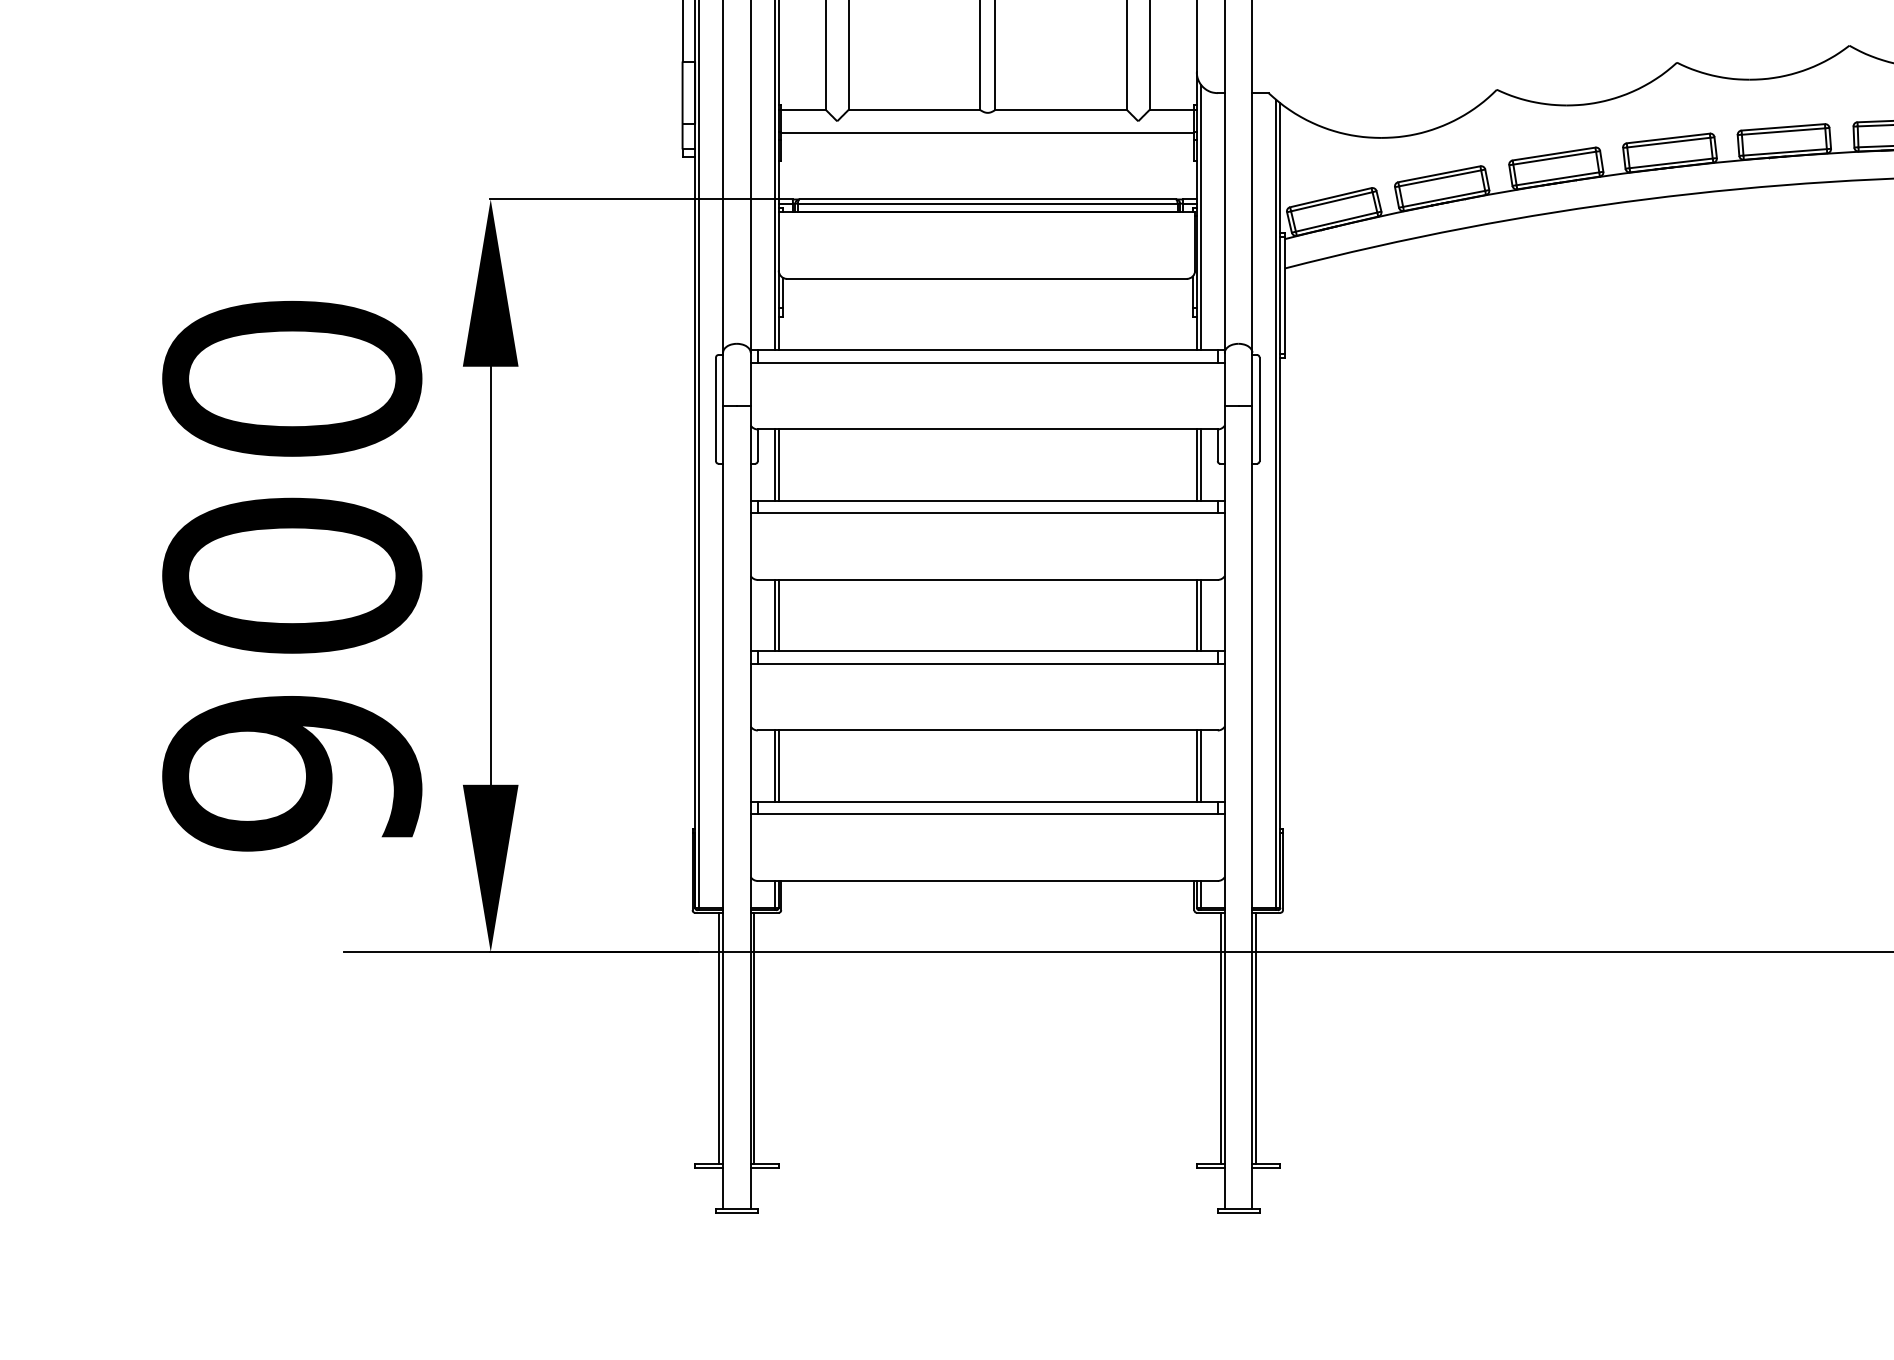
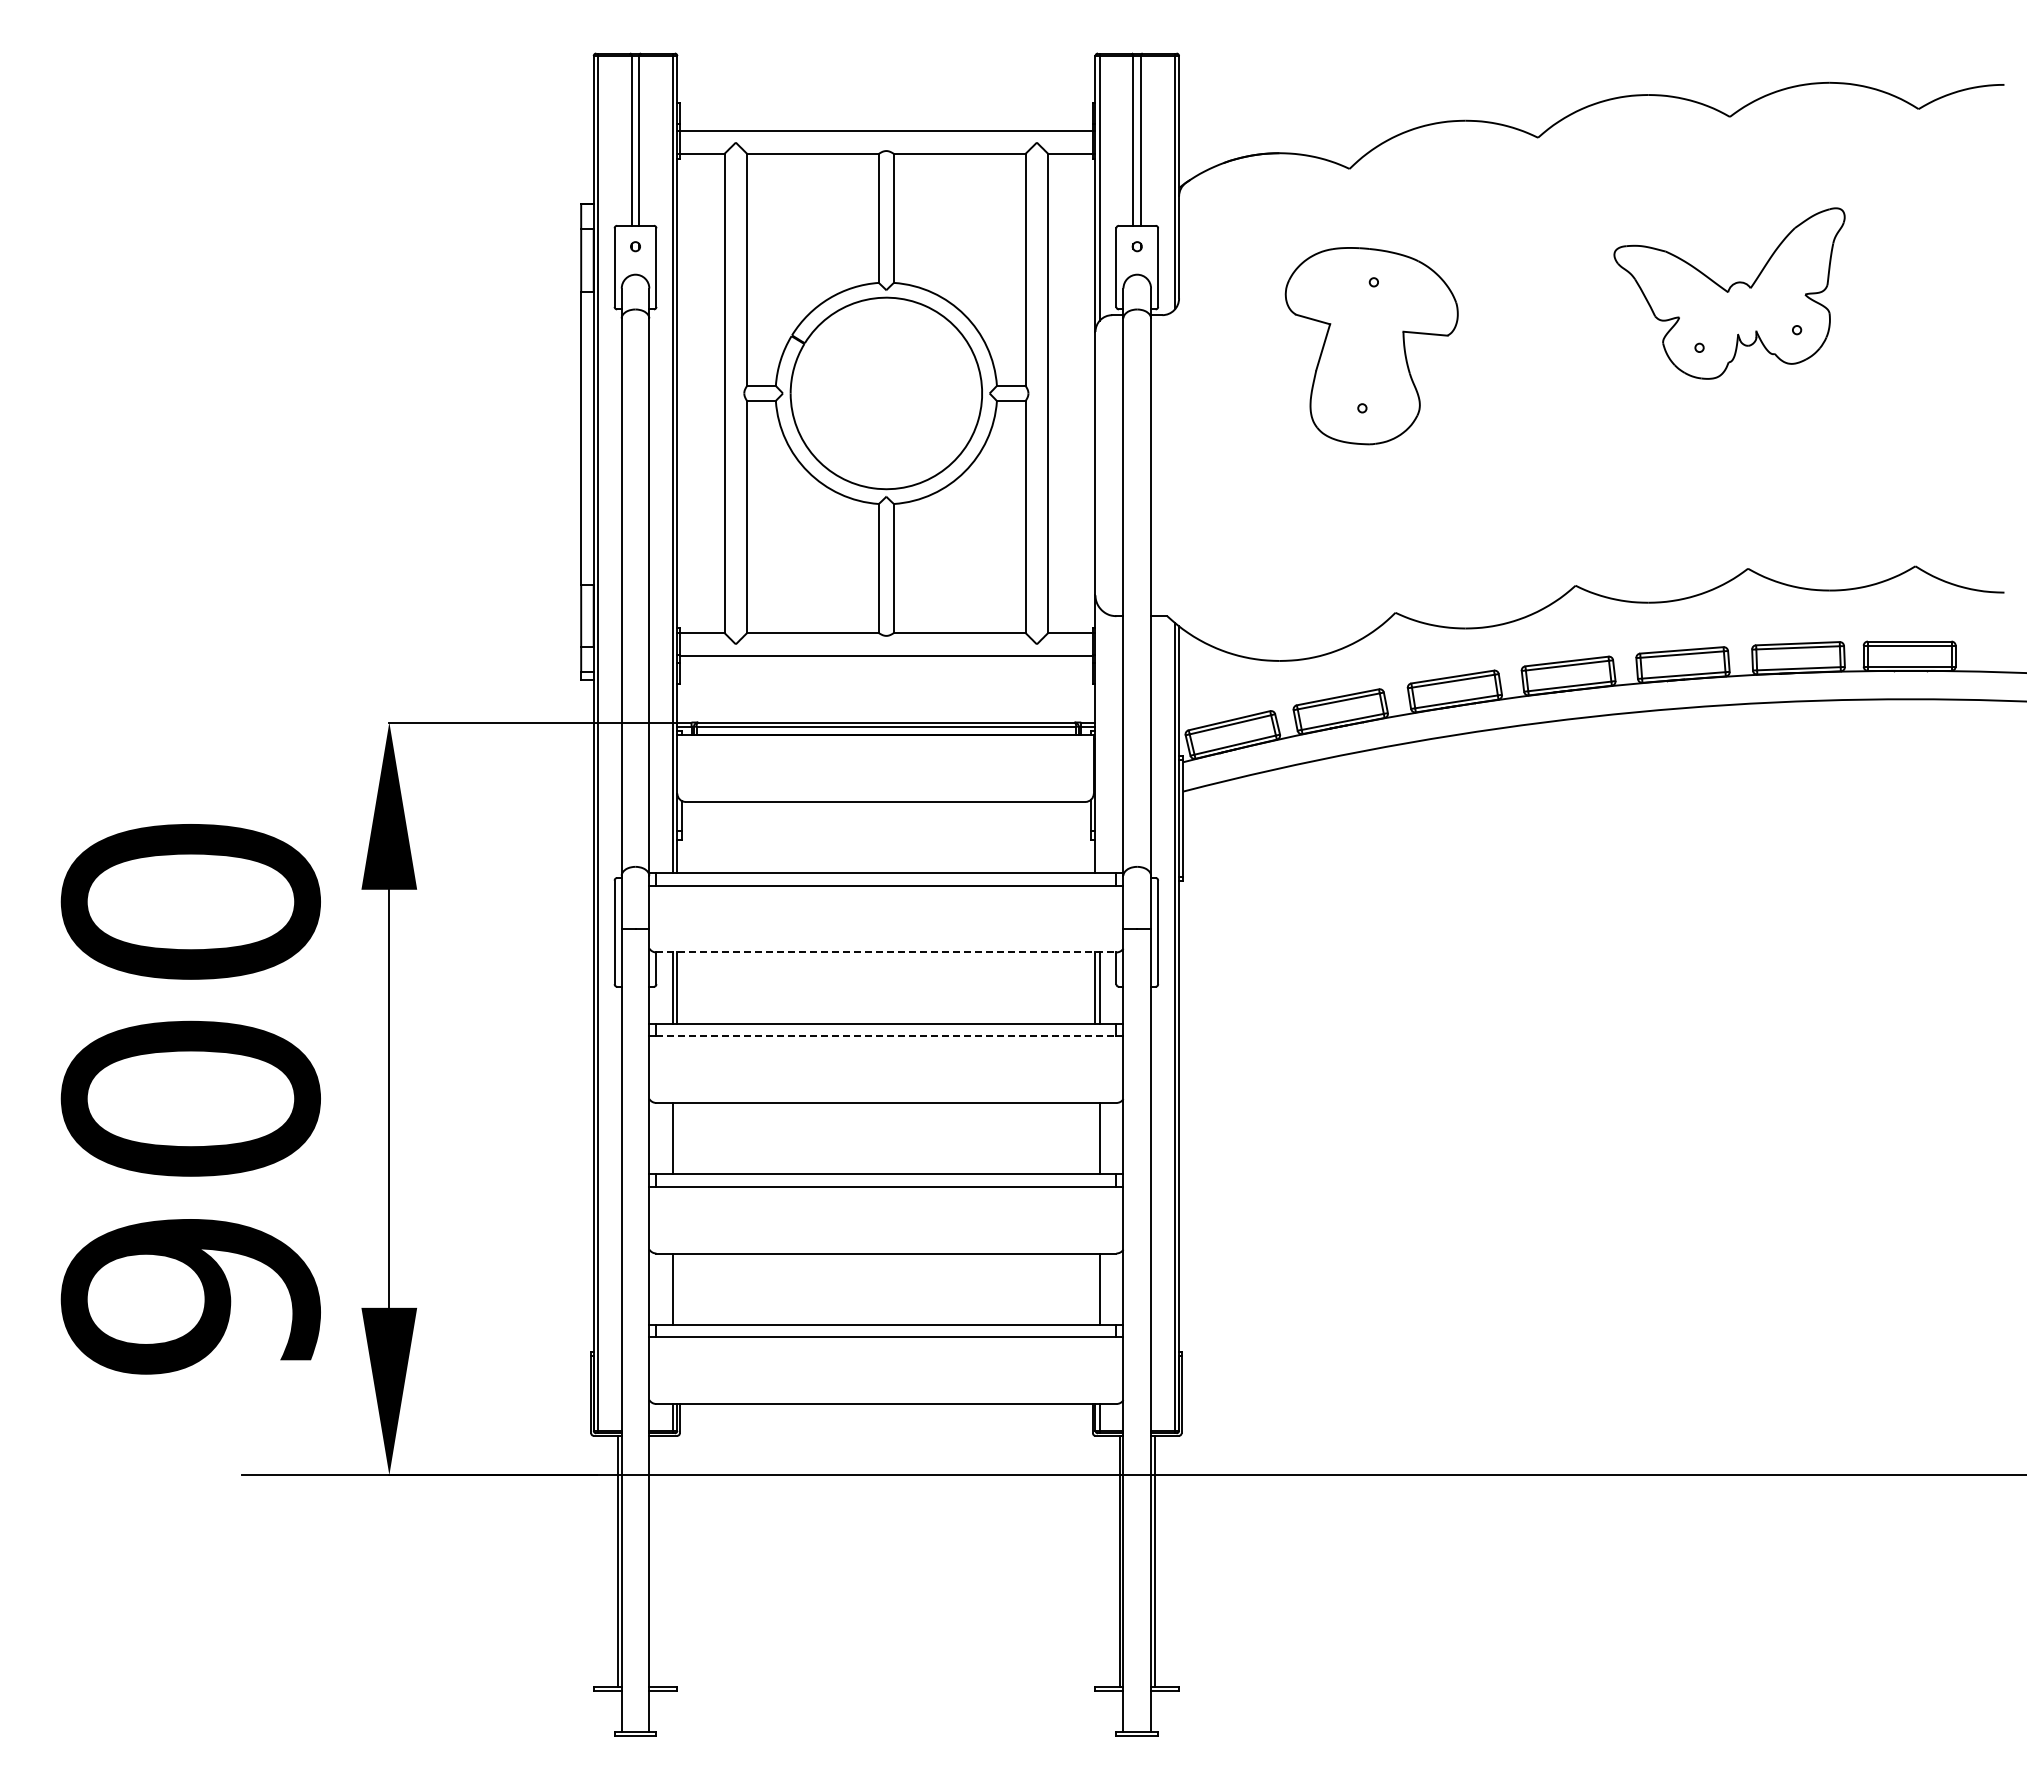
line: (1200, 217) -> (1099, 740), removed
line: (987, 429) -> (886, 952), solid -> dashed
line: (987, 513) -> (886, 1036), solid -> dashed
line: (778, 615) -> (677, 1138), removed
line: (1196, 615) -> (1095, 1138), removed
line: (778, 765) -> (677, 1288), removed
line: (1196, 765) -> (1095, 1288), removed
line: (754, 1037) -> (653, 1560), removed

